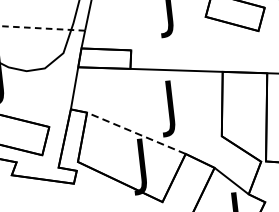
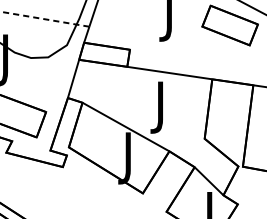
line: (136, 133) -> (126, 127), dashed -> solid

